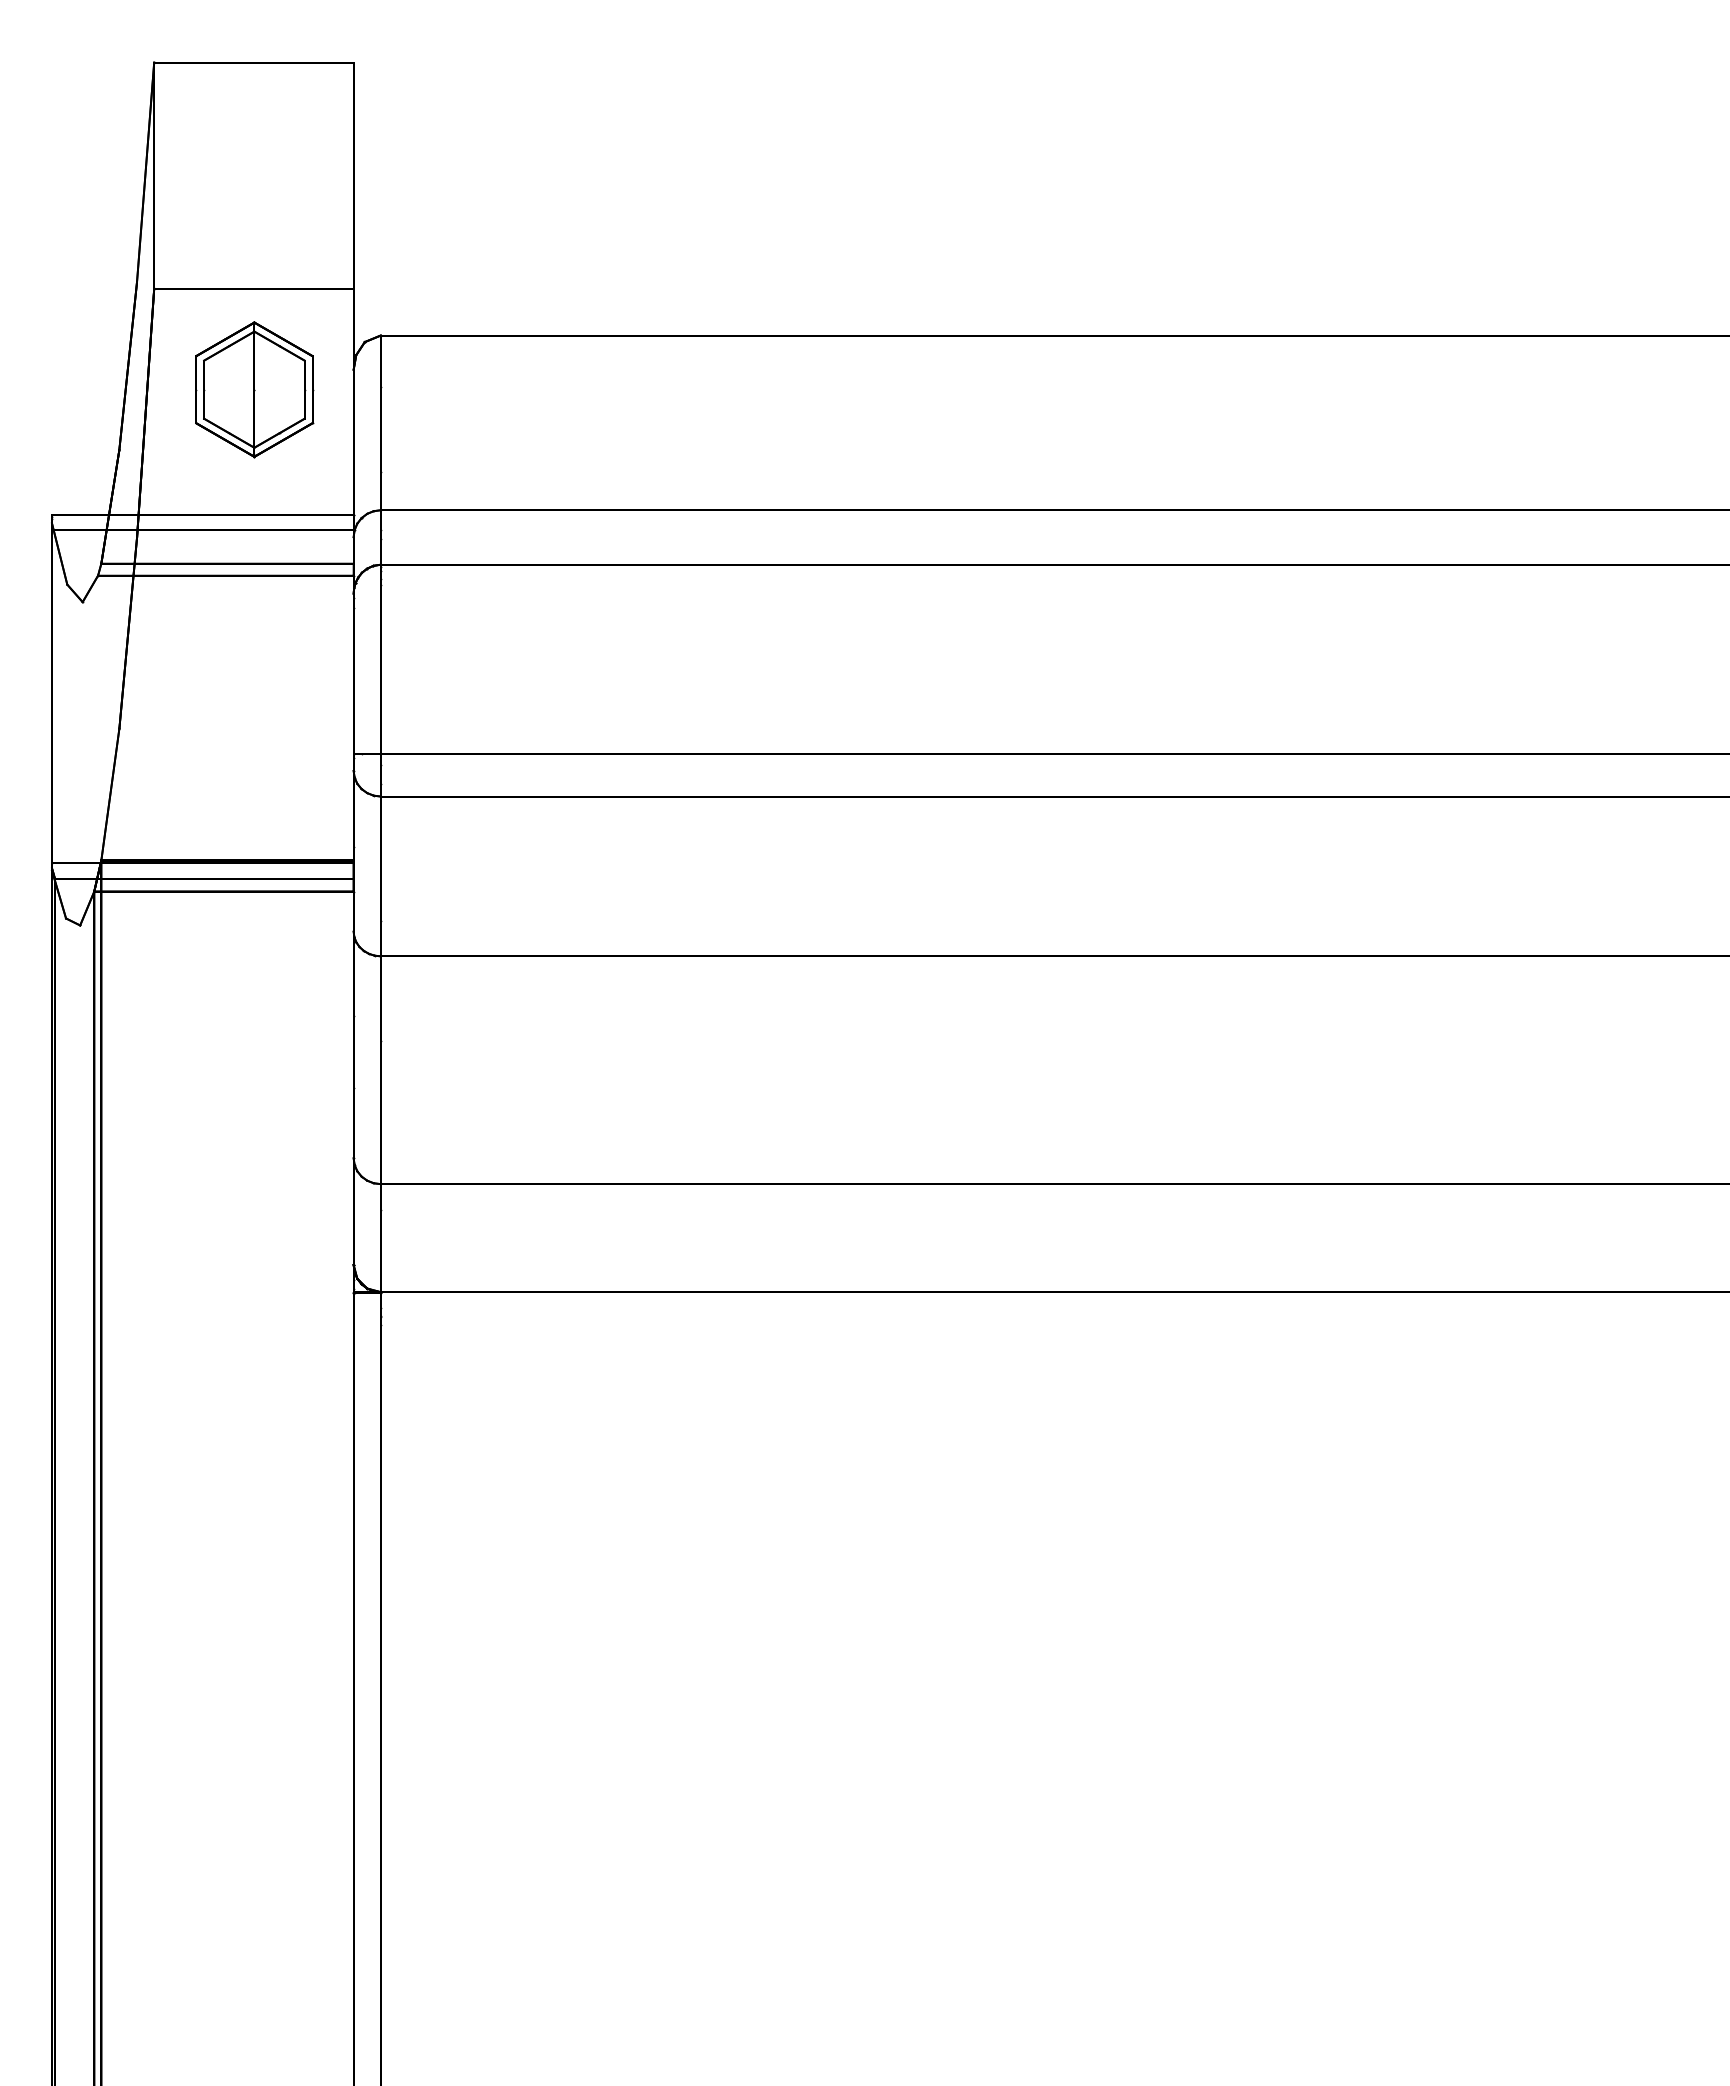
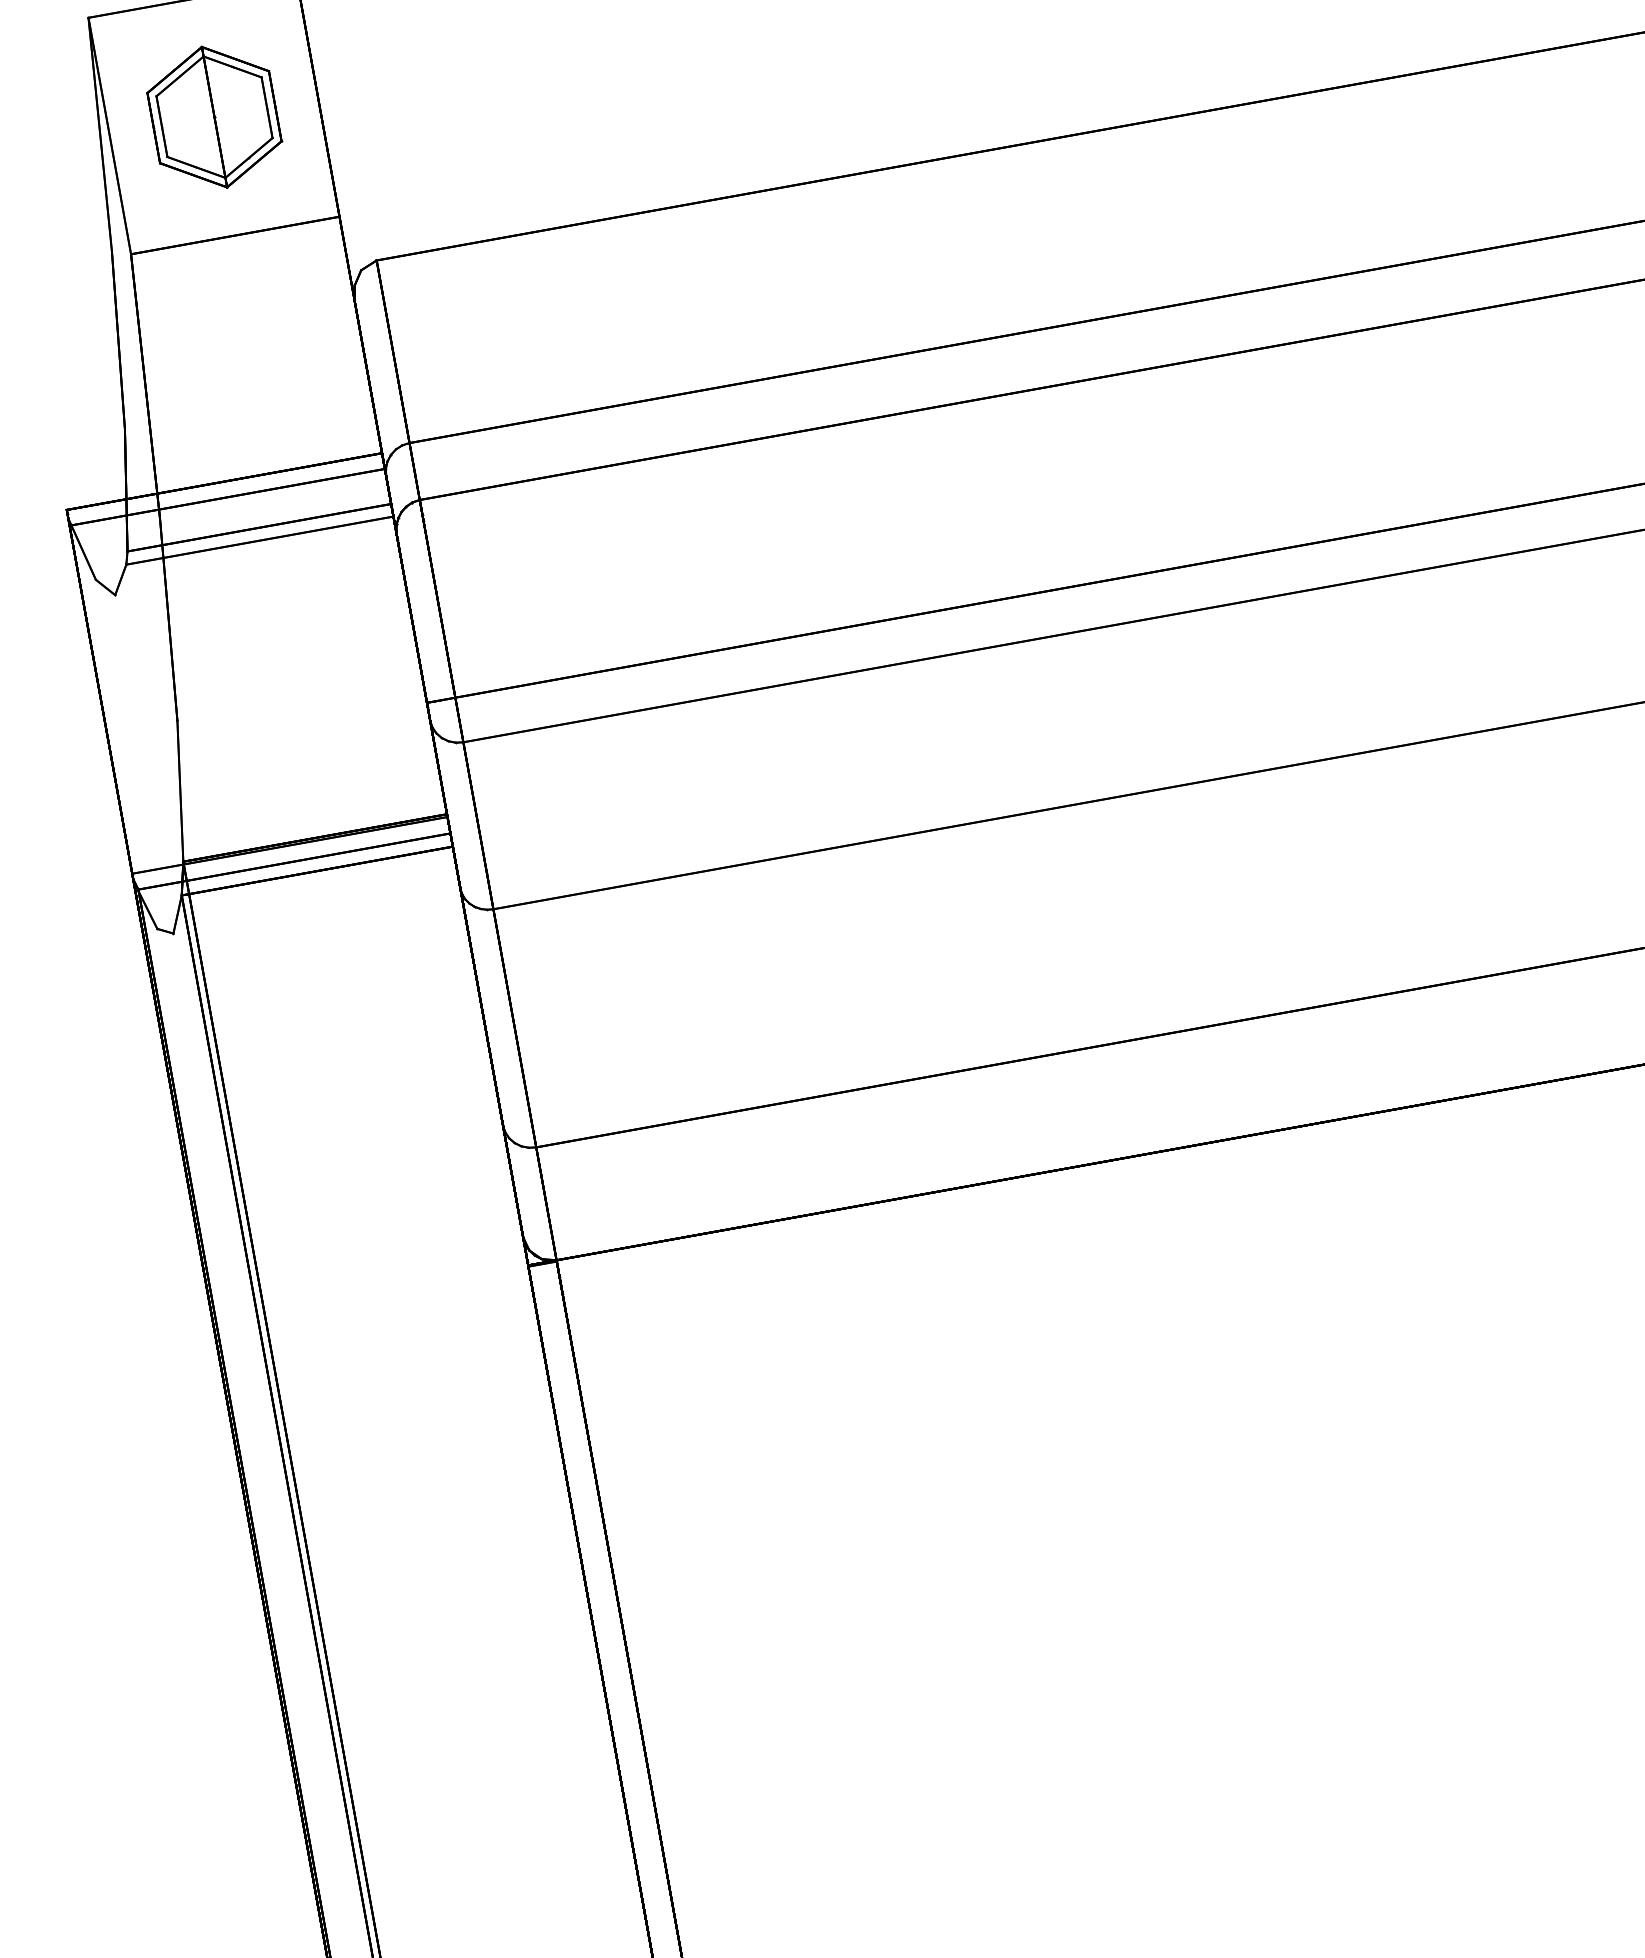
part: (254, 389) -> (214, 116), moved

